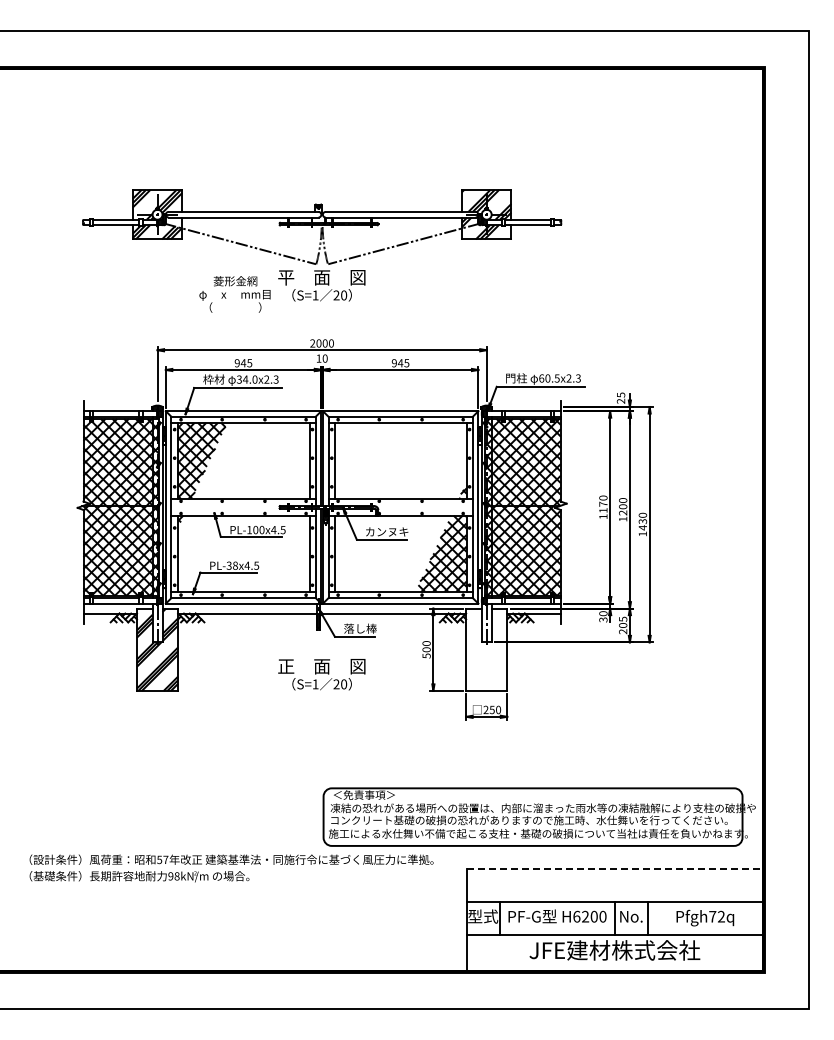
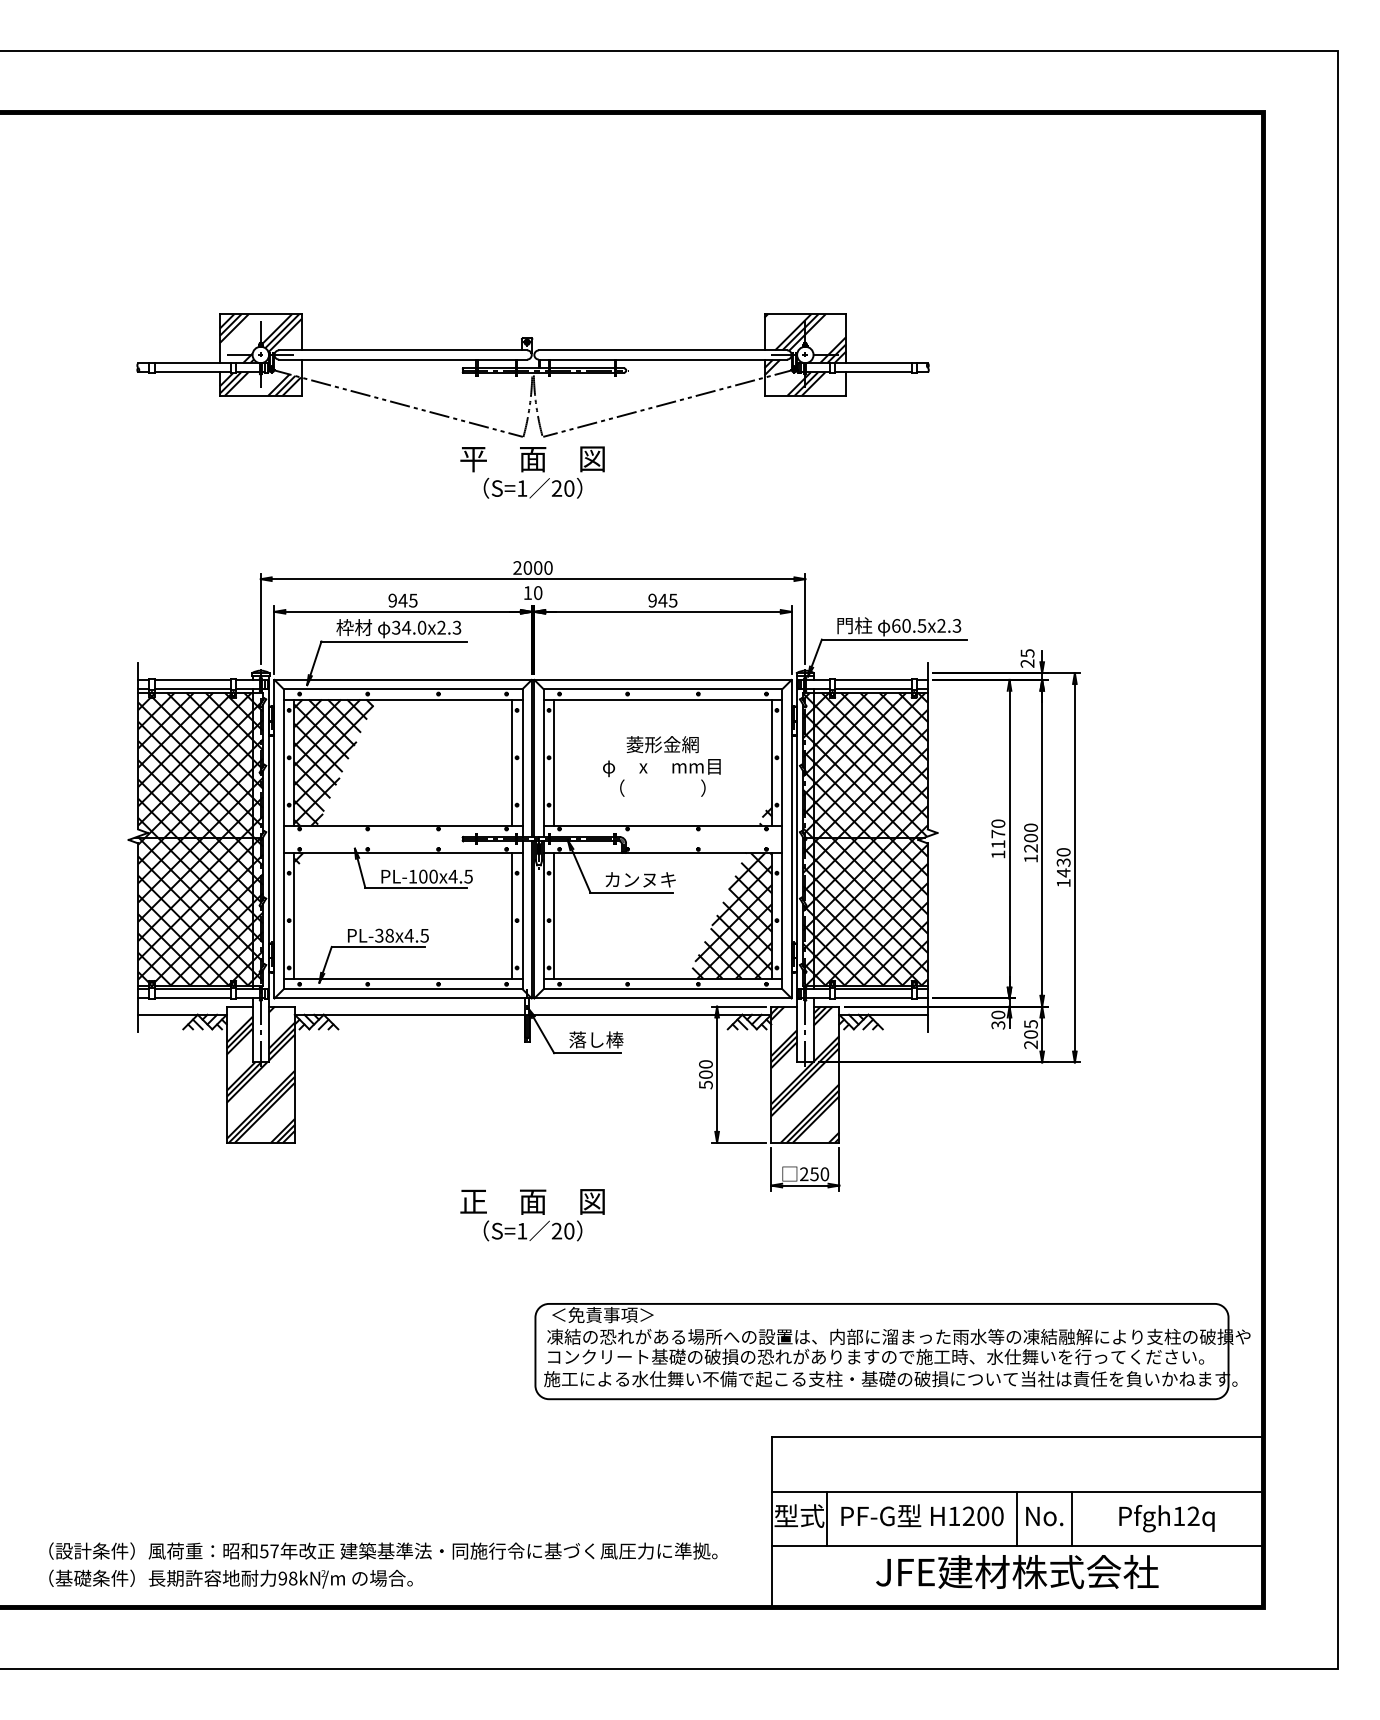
text: (234, 294) -> (661, 766), moved
hatch: (486, 649) -> (804, 1074), added
text: (321, 674) -> (532, 1214), moved
text: (231, 868) -> (383, 1565), moved
line: (615, 868) -> (1018, 1436), dashed -> solid
text: (576, 916) -> (953, 1515), H6200 -> H1200
text: (712, 916) -> (1178, 1515), Pfgh72q -> Pfgh12q

